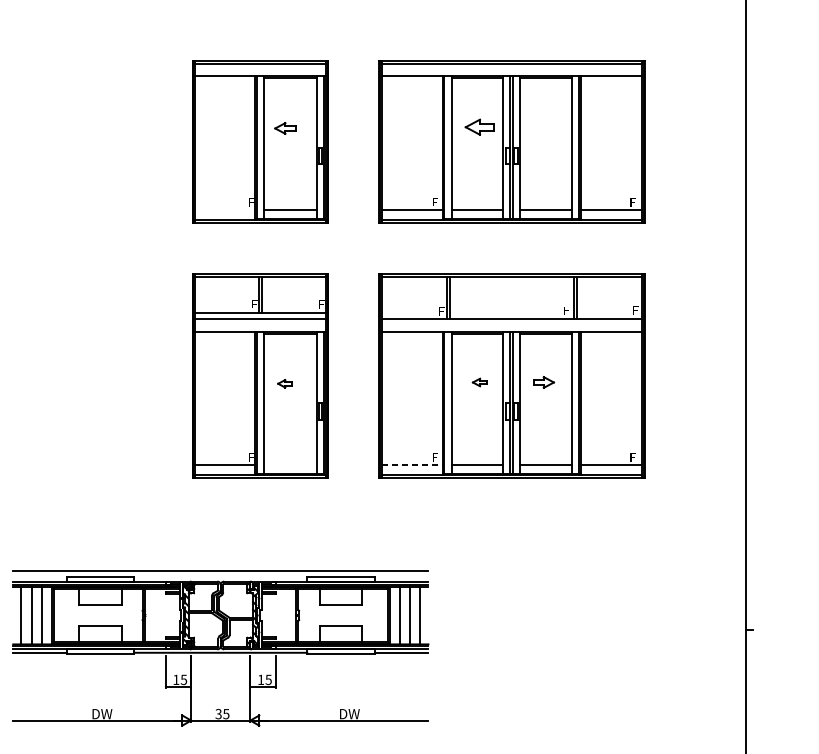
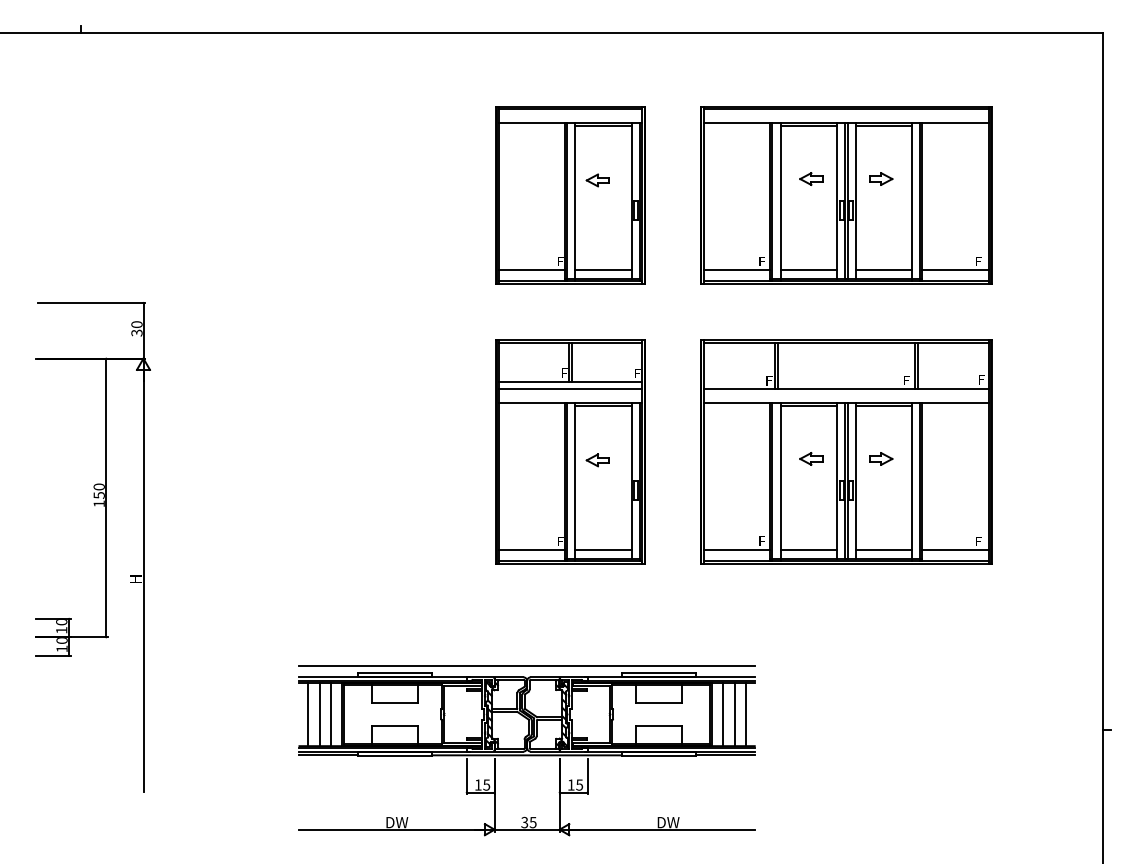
part: (480, 126) -> (811, 178), size x0.71
part: (544, 126) -> (881, 178), added
line: (224, 209) -> (531, 269), added
part: (480, 382) -> (811, 458), size x1.43
part: (285, 383) -> (597, 460), size x1.43
line: (290, 465) -> (603, 549), added
line: (412, 465) -> (737, 549), dashed -> solid

